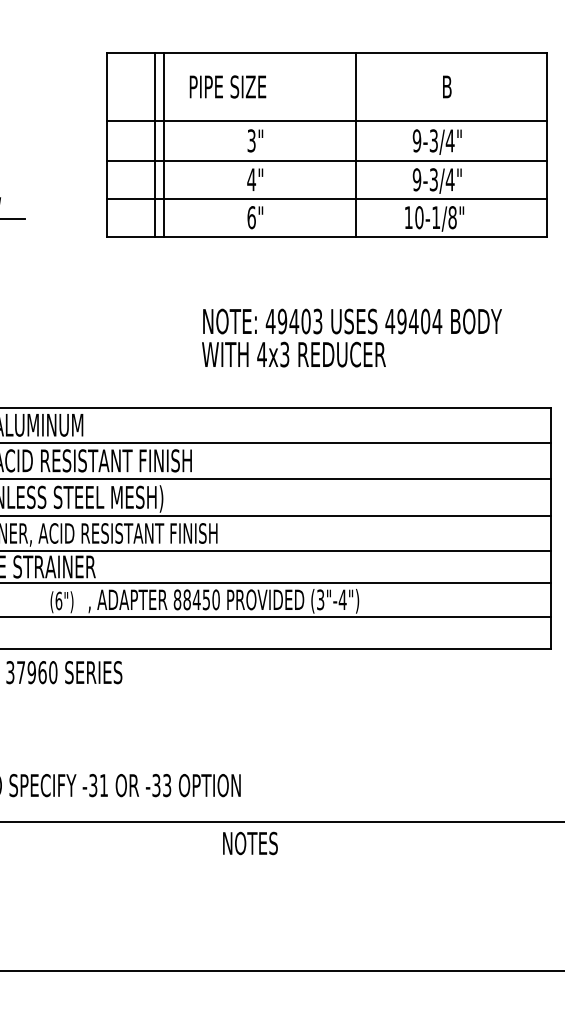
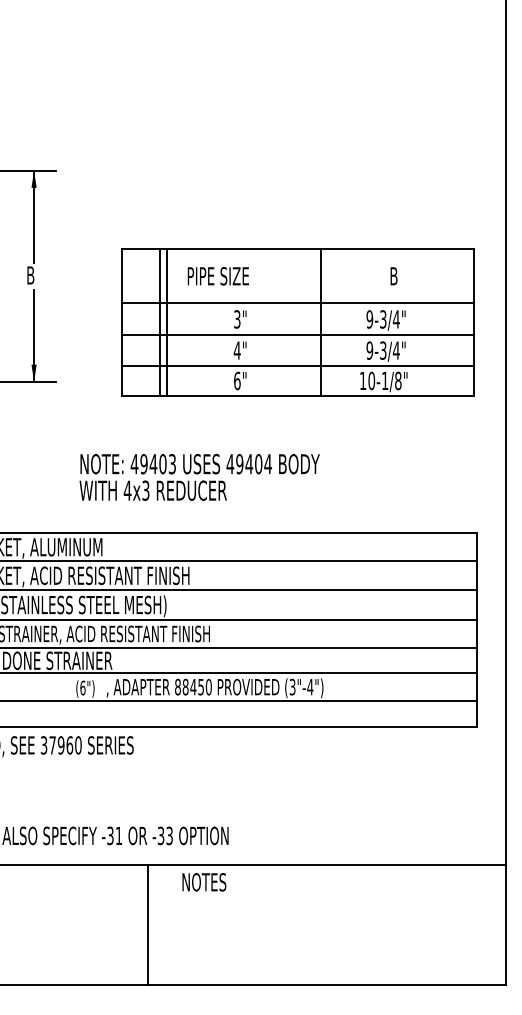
text: (351, 338) -> (199, 477), moved
text: (250, 843) -> (204, 882), moved
line: (140, 896) -> (148, 924), added

